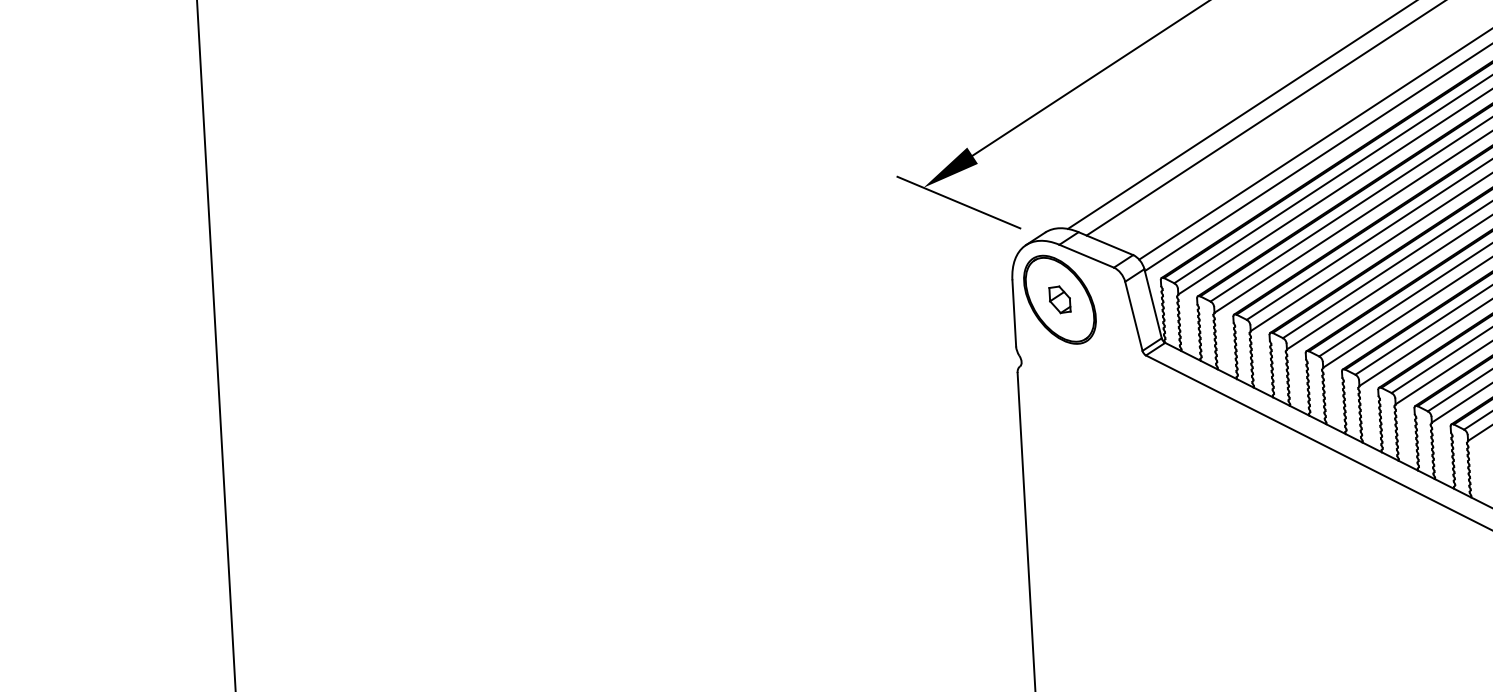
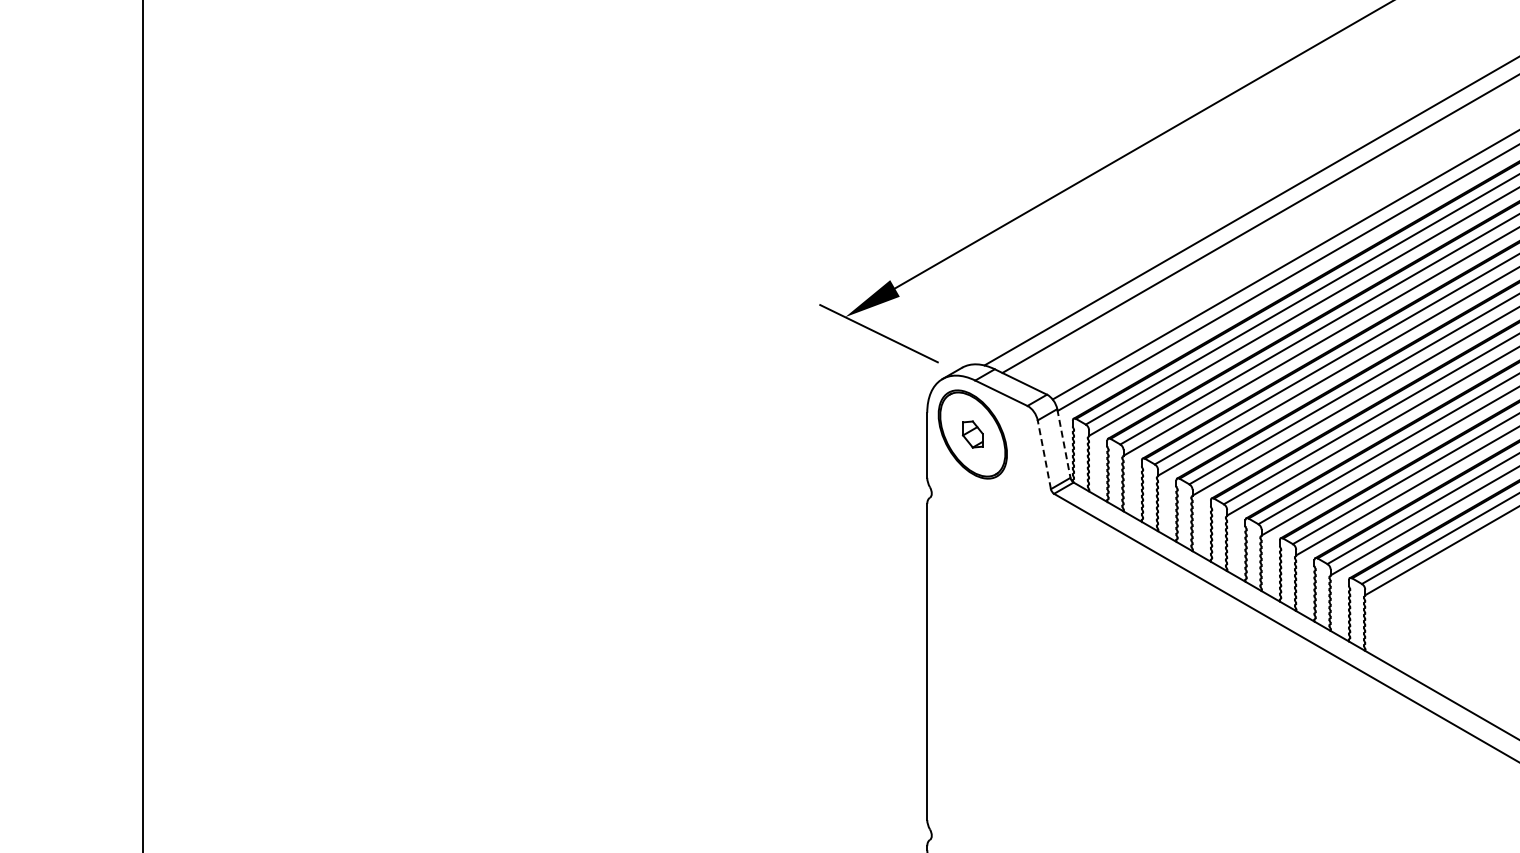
line: (1152, 303) -> (1063, 443), solid -> dashed
line: (1133, 316) -> (1044, 454), solid -> dashed

